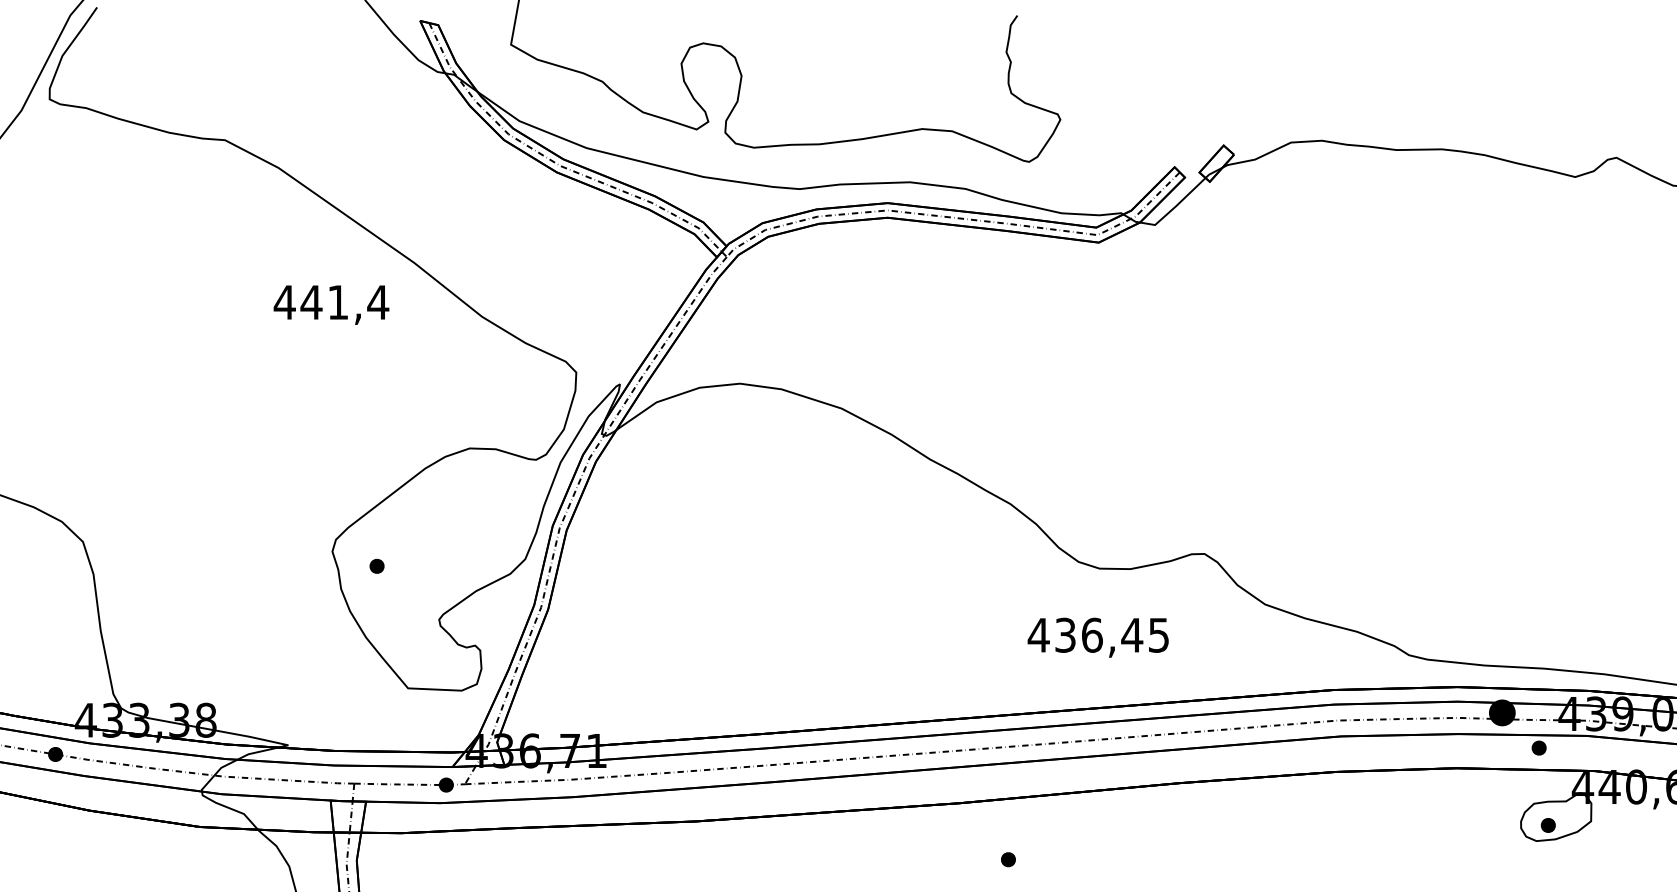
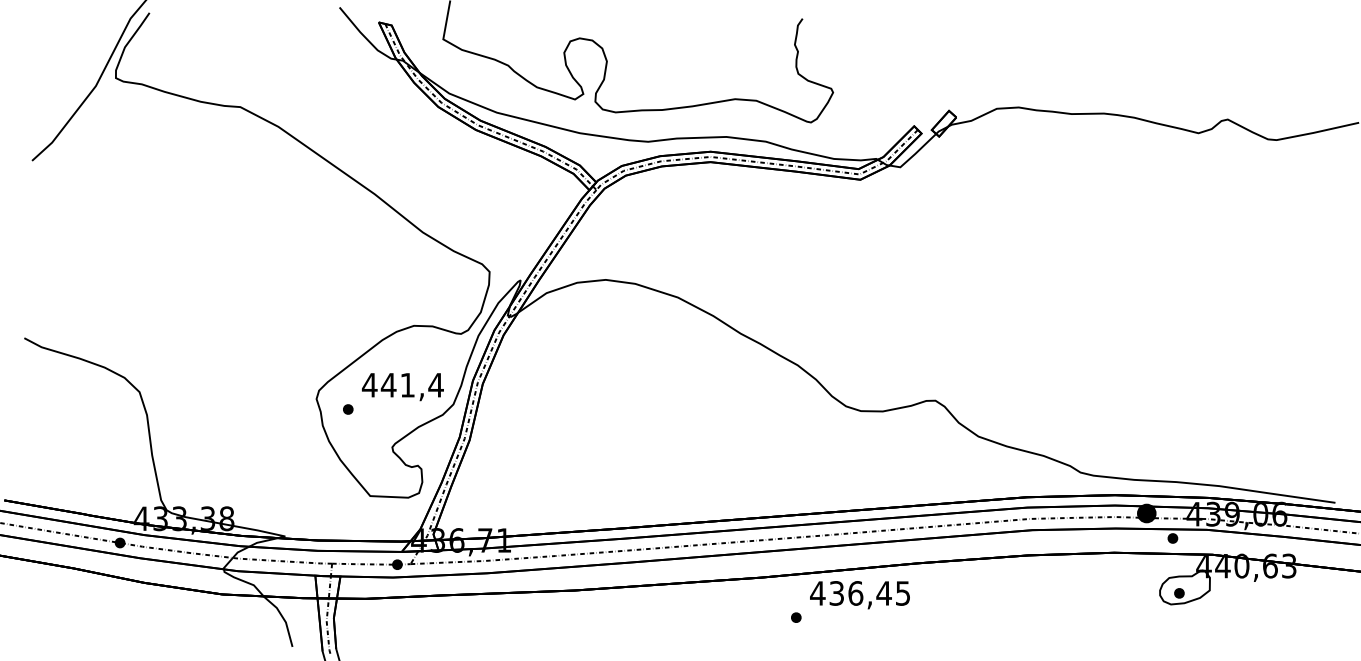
text: (330, 305) -> (402, 387), moved
text: (1097, 638) -> (859, 595), moved

